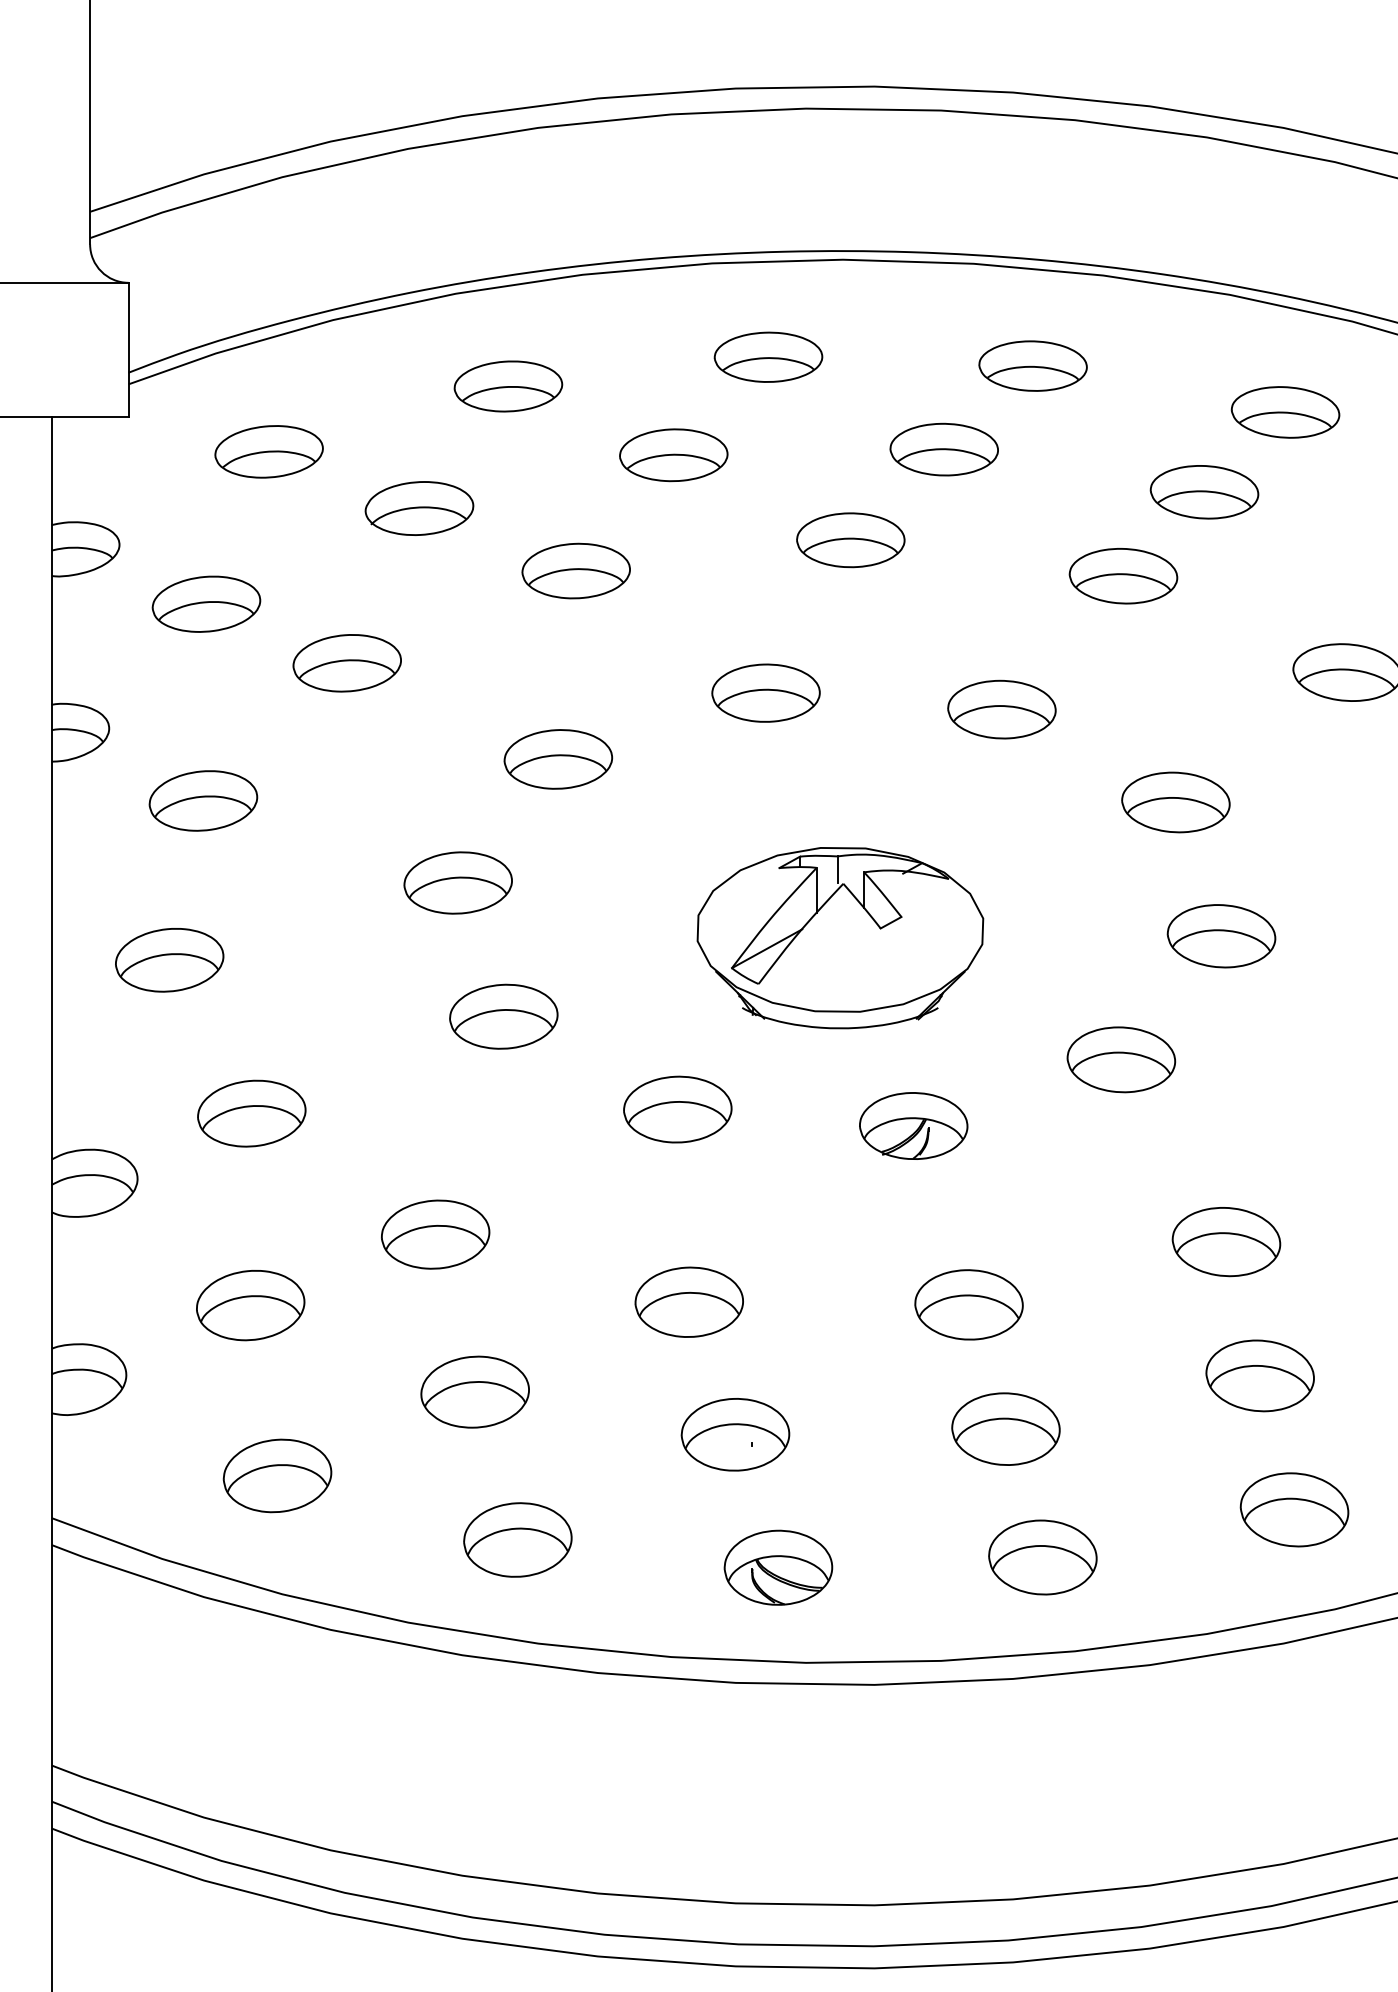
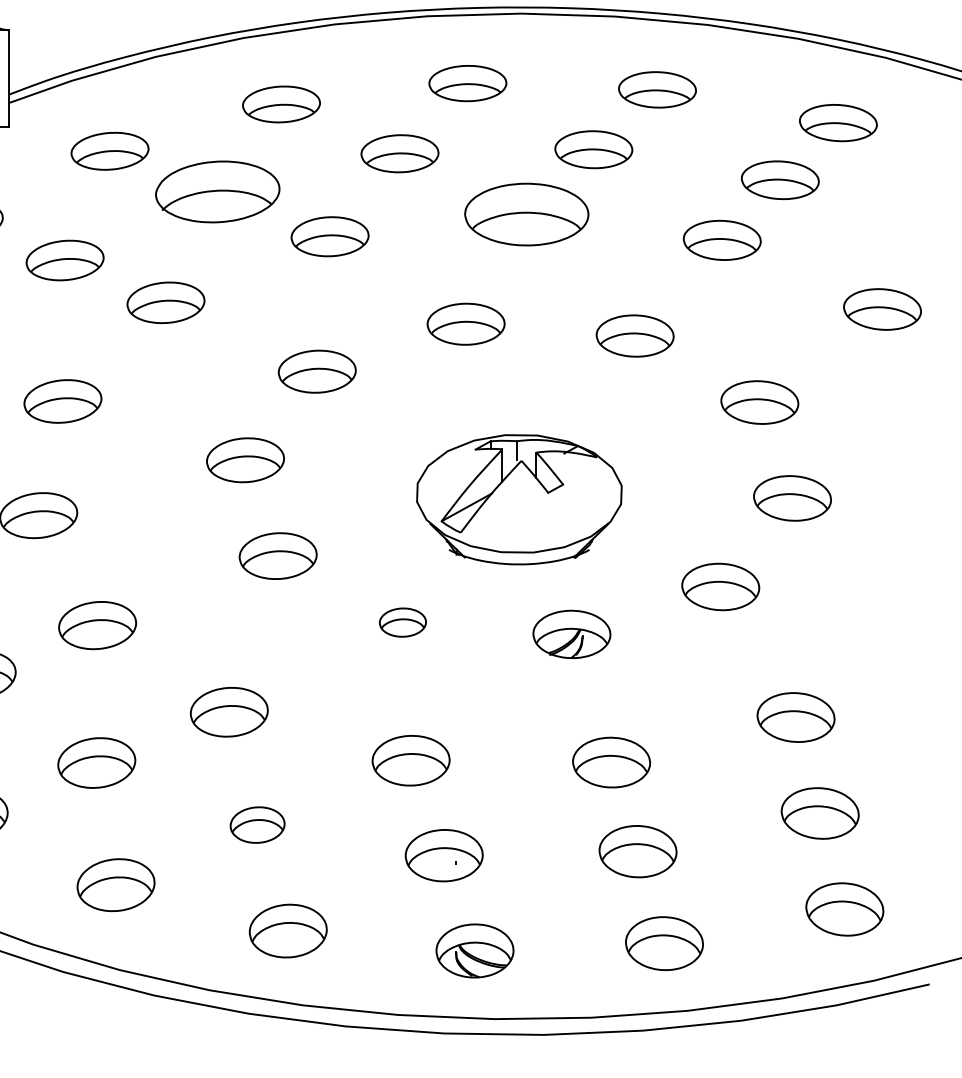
part: (419, 508) -> (217, 191), size x1.6
part: (850, 540) -> (526, 214), size x1.6
part: (677, 1109) -> (402, 622), size x0.6
part: (474, 1391) -> (257, 824), size x0.7

